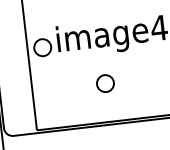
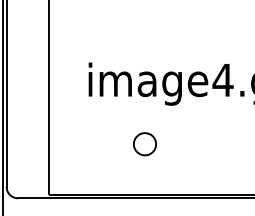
circle: (42, 47) -> (68, 88), removed

